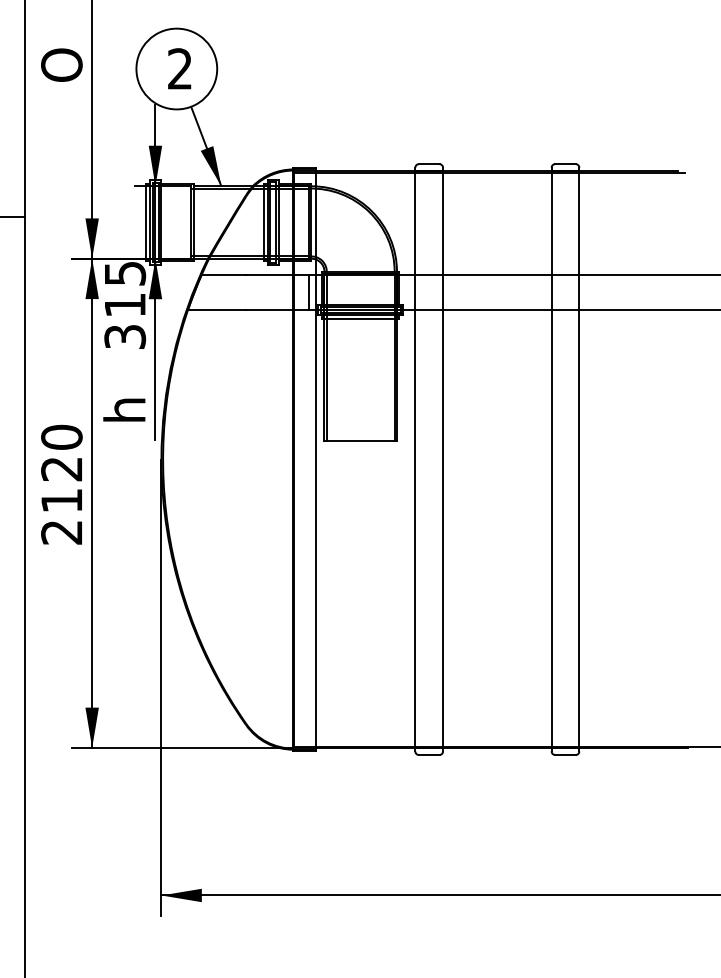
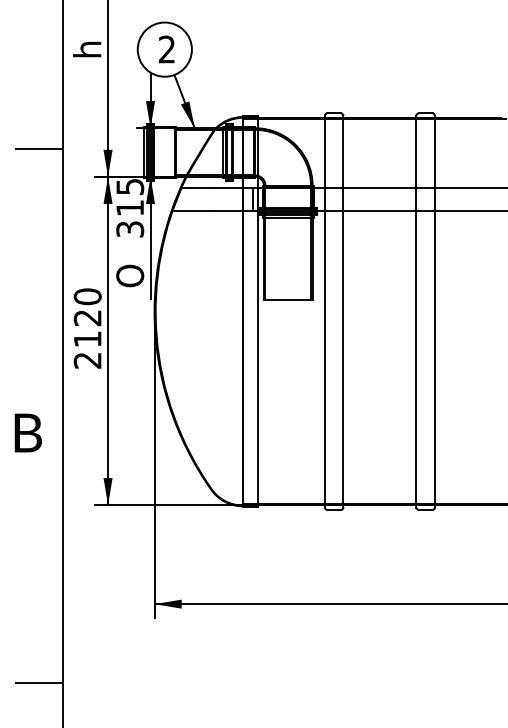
text: (61, 64) -> (87, 46), O -> h
text: (124, 405) -> (129, 275), h -> O

